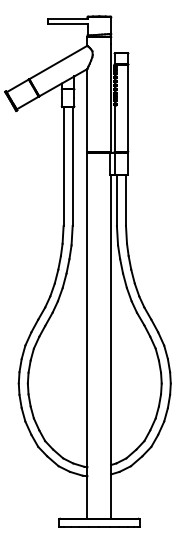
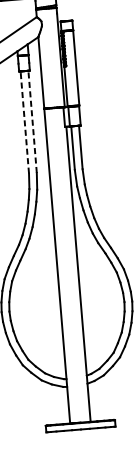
line: (63, 165) -> (24, 121), solid -> dashed
line: (72, 165) -> (32, 121), solid -> dashed

